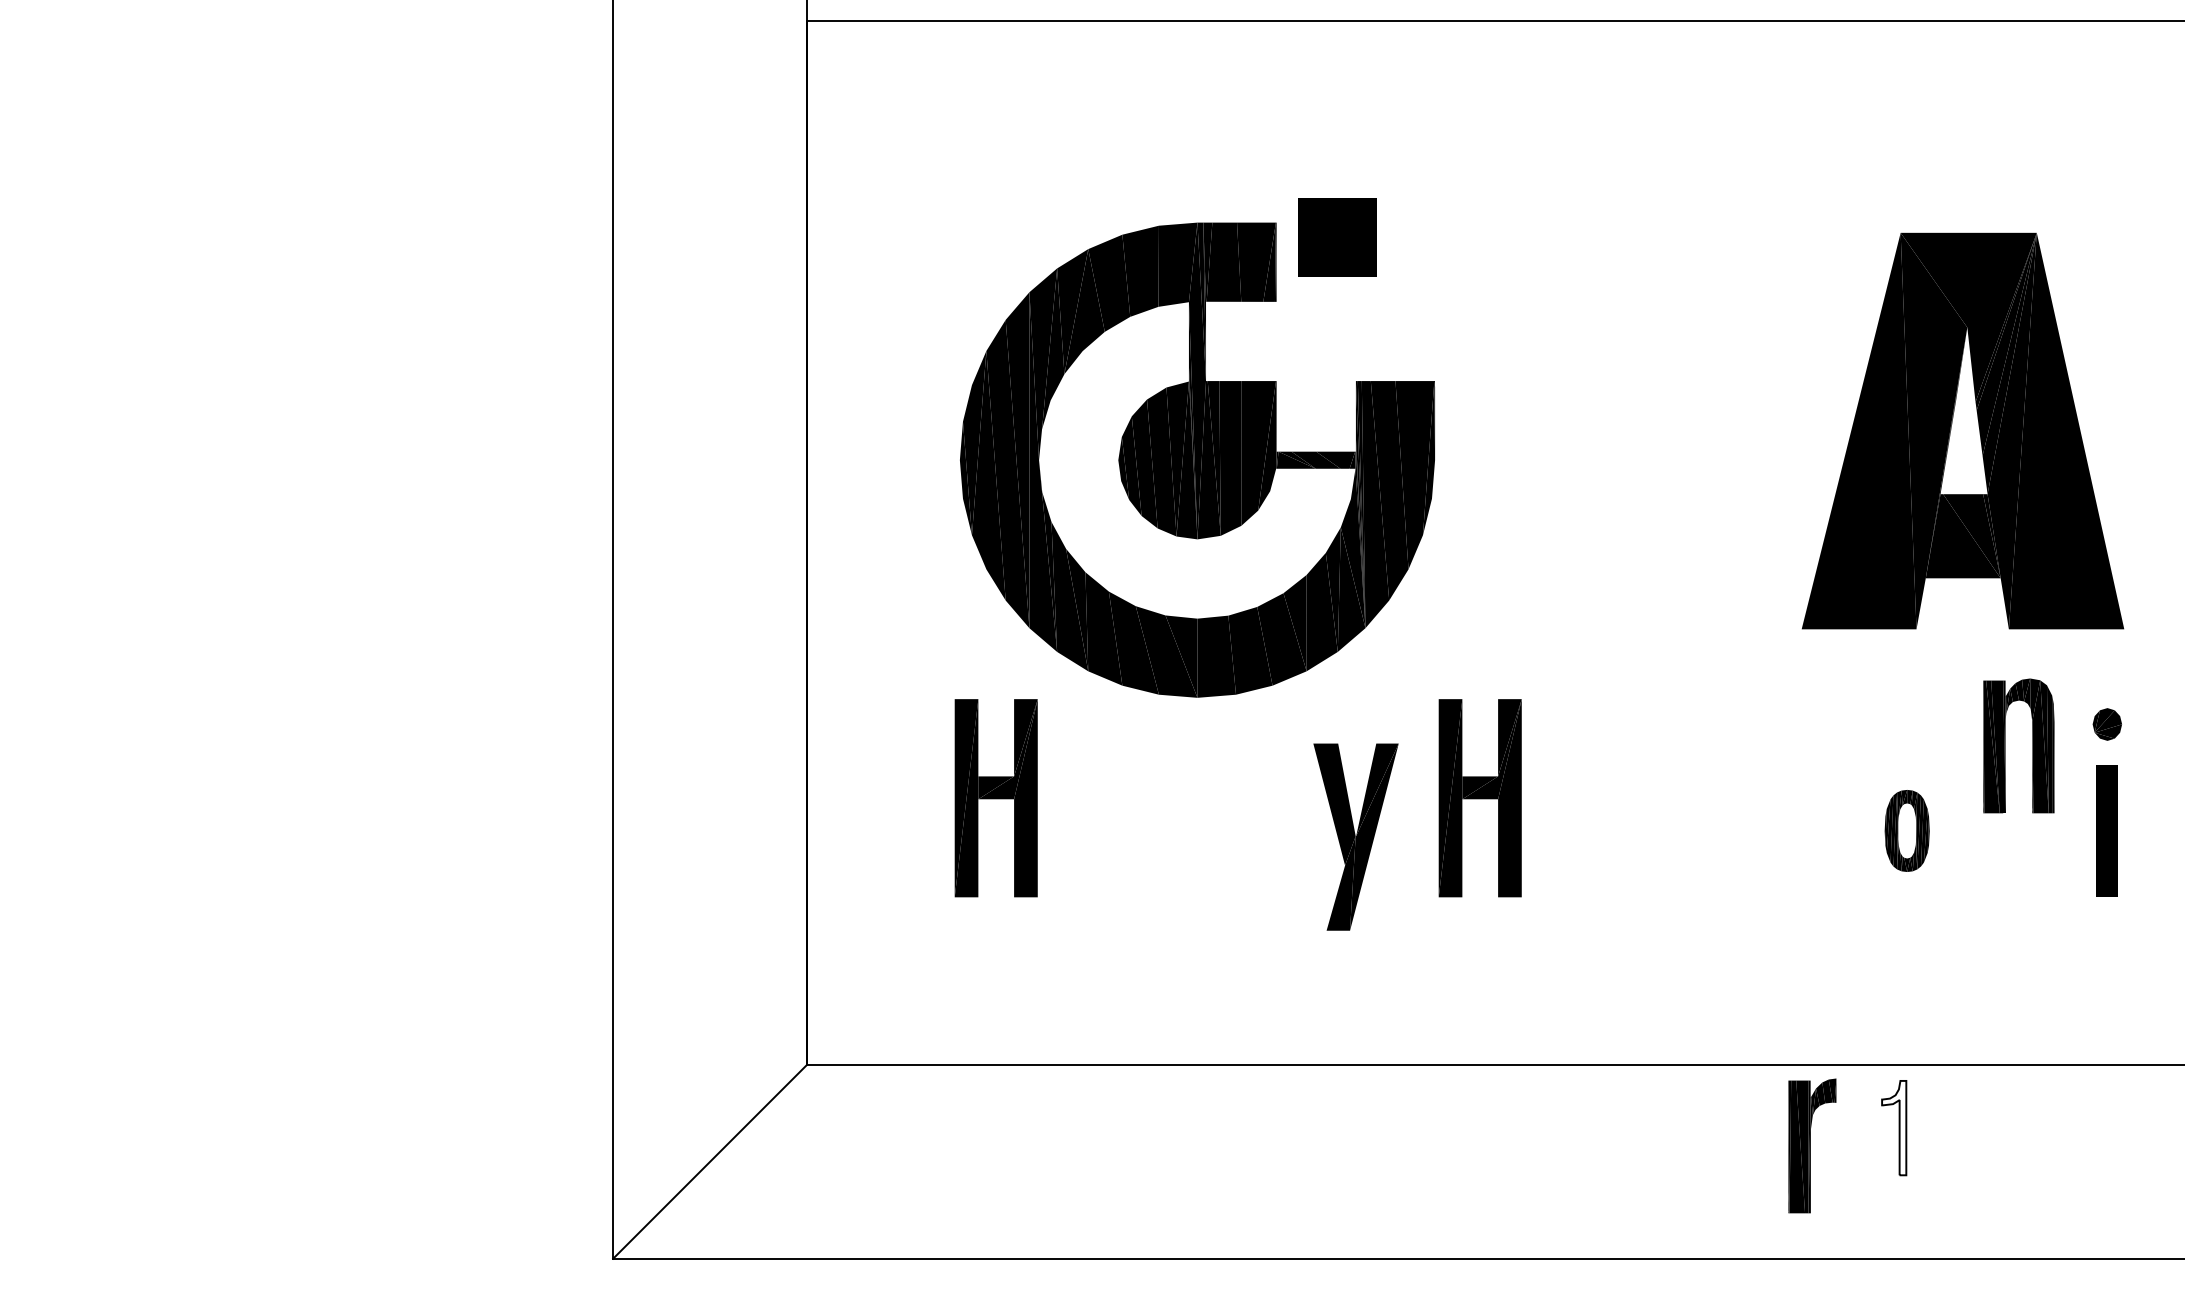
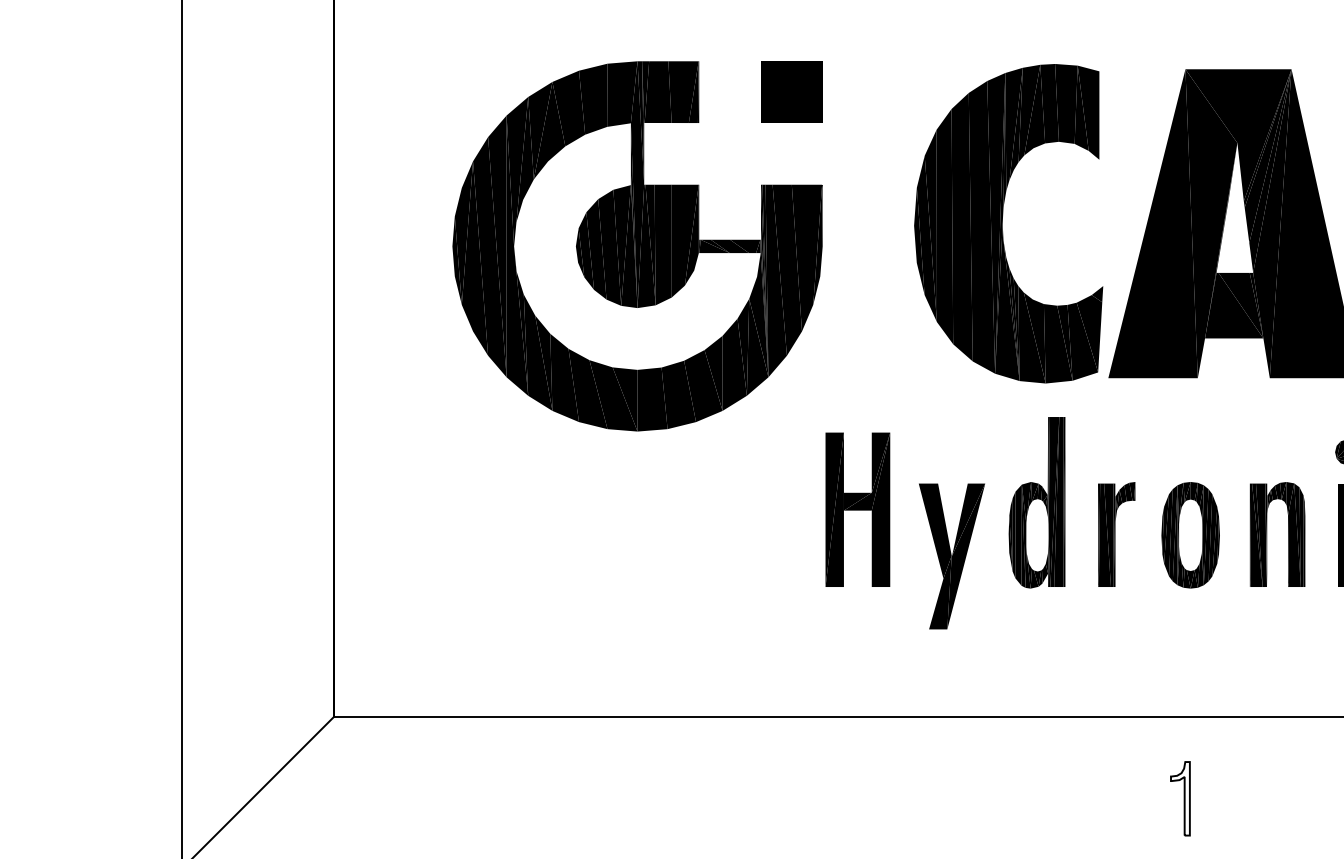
part: (1337, 237) -> (791, 92), moved
part: (1666, 430) -> (1003, 223), added
part: (2005, 745) -> (1267, 534), moved
part: (1709, 789) -> (1036, 503), added
part: (995, 798) -> (480, 510), removed
part: (1906, 830) -> (1190, 534), size x1.67
part: (1355, 836) -> (951, 555), moved
part: (1894, 1128) -> (1180, 799), moved
part: (1812, 1145) -> (1116, 534), moved

